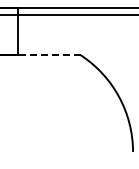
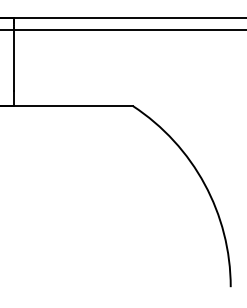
line: (49, 55) -> (74, 106), dashed -> solid

